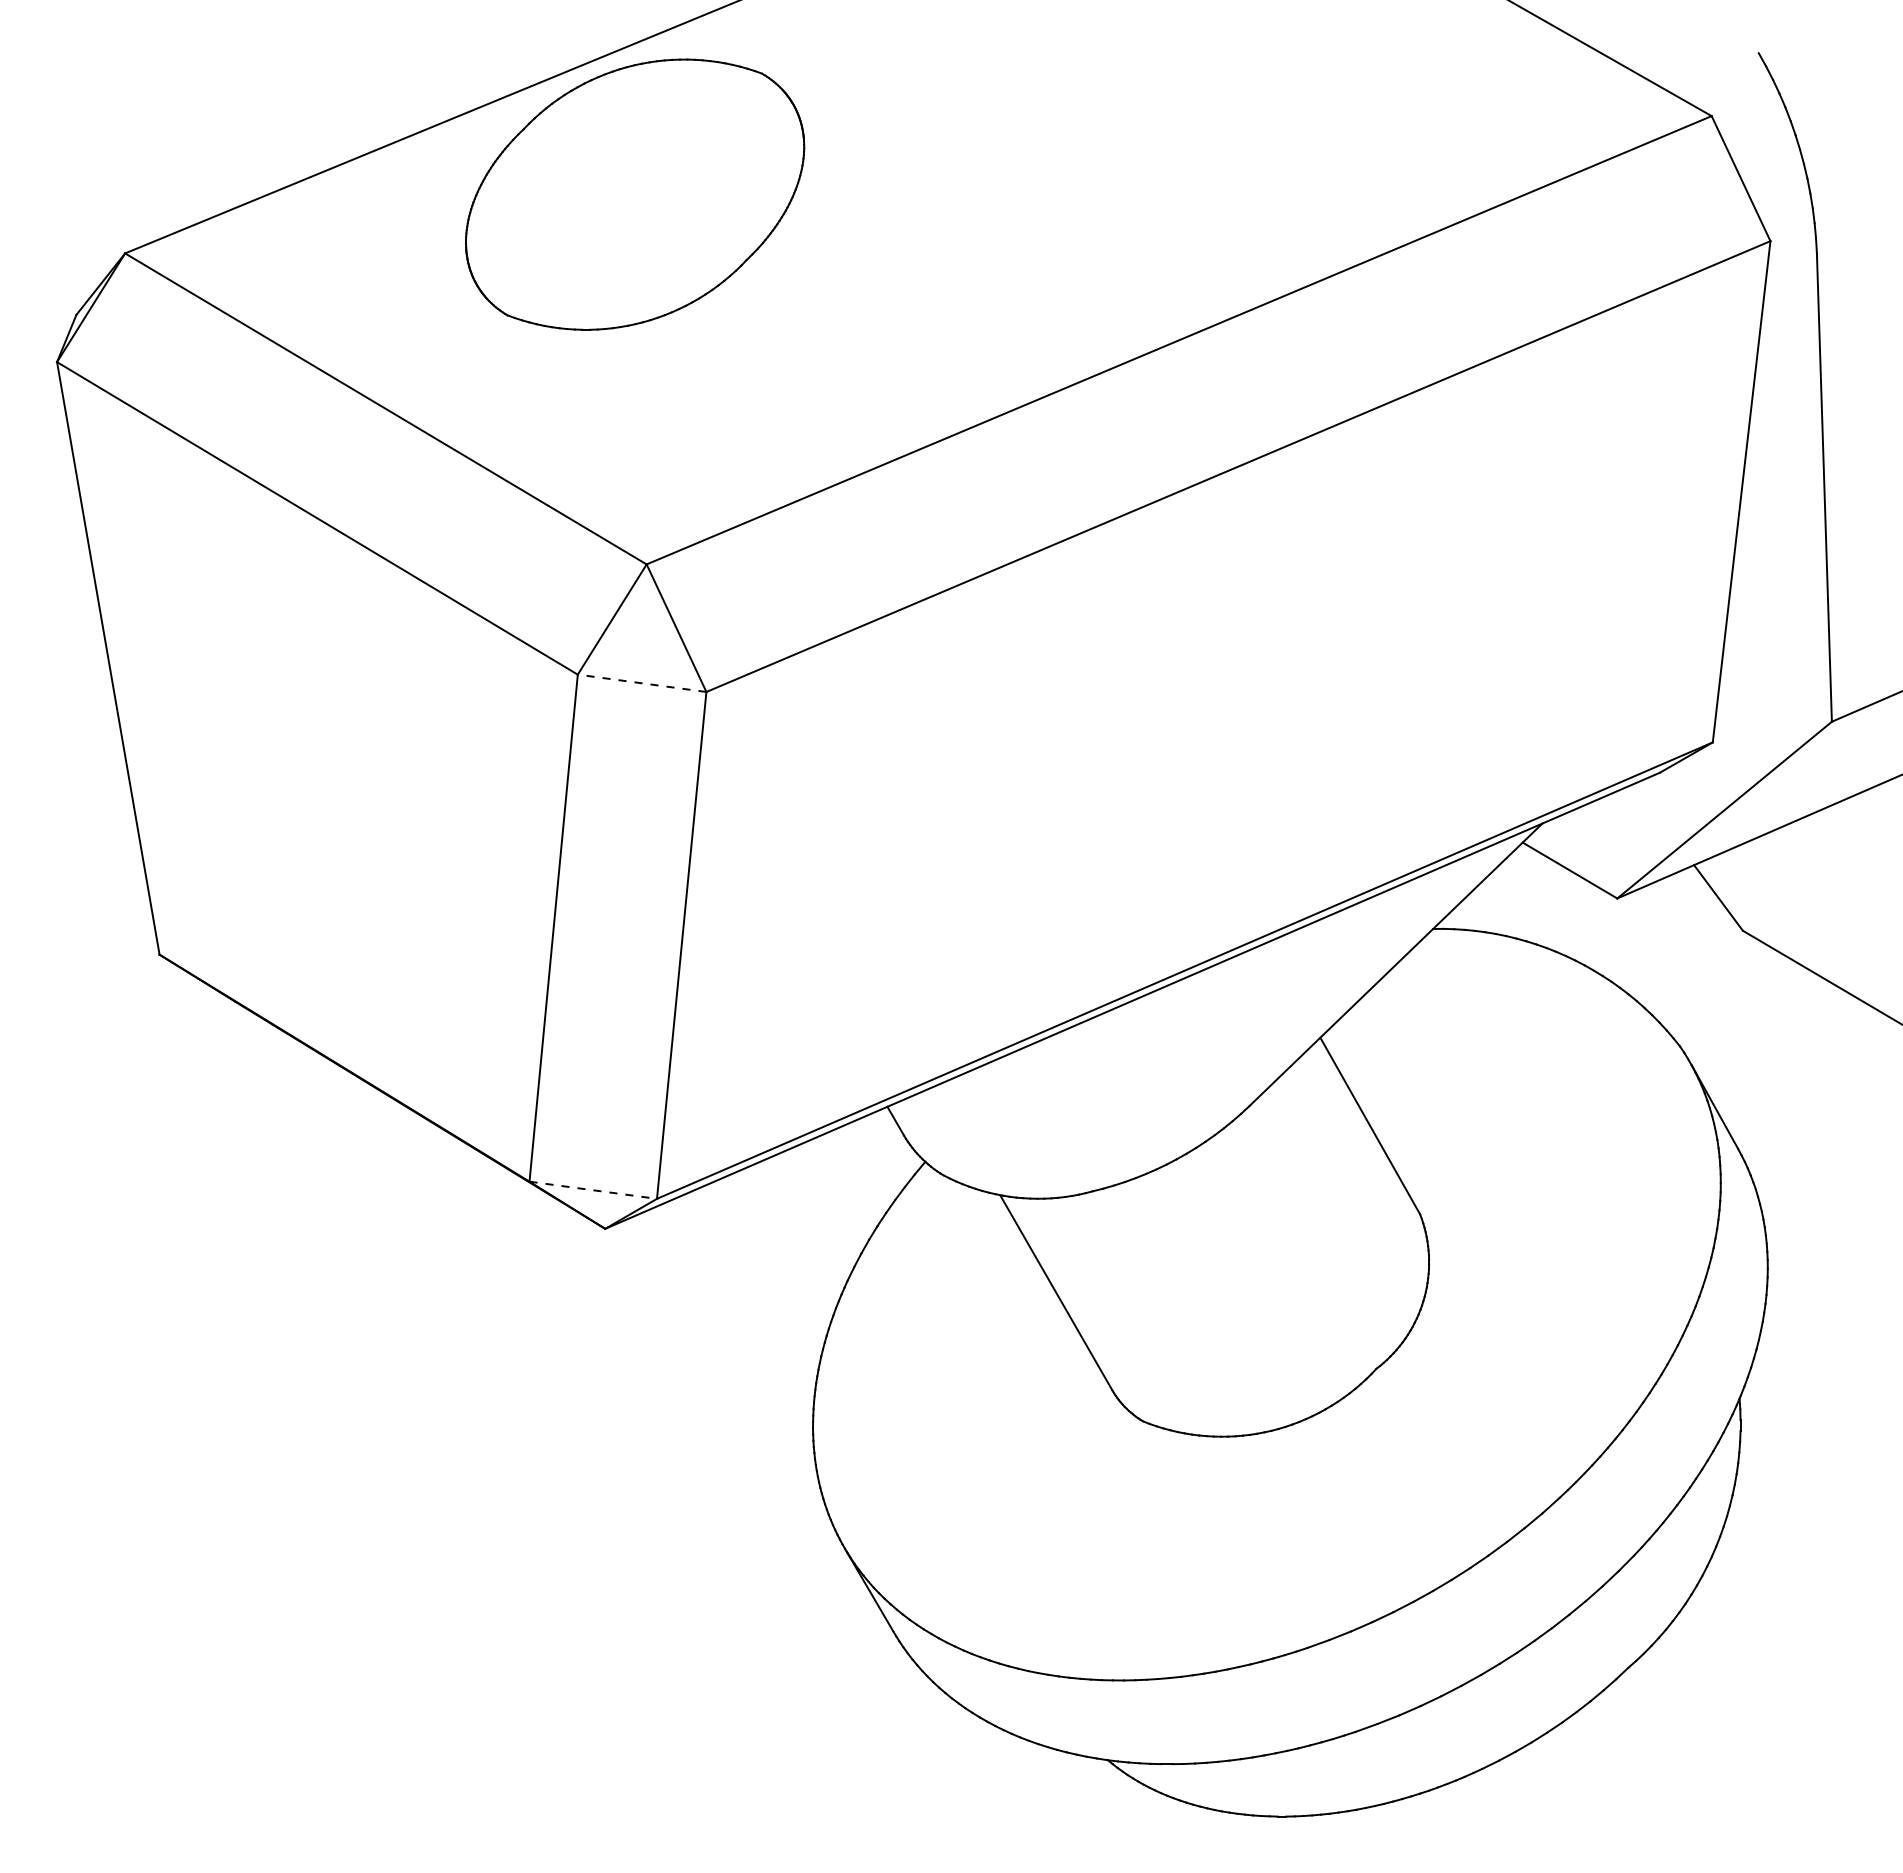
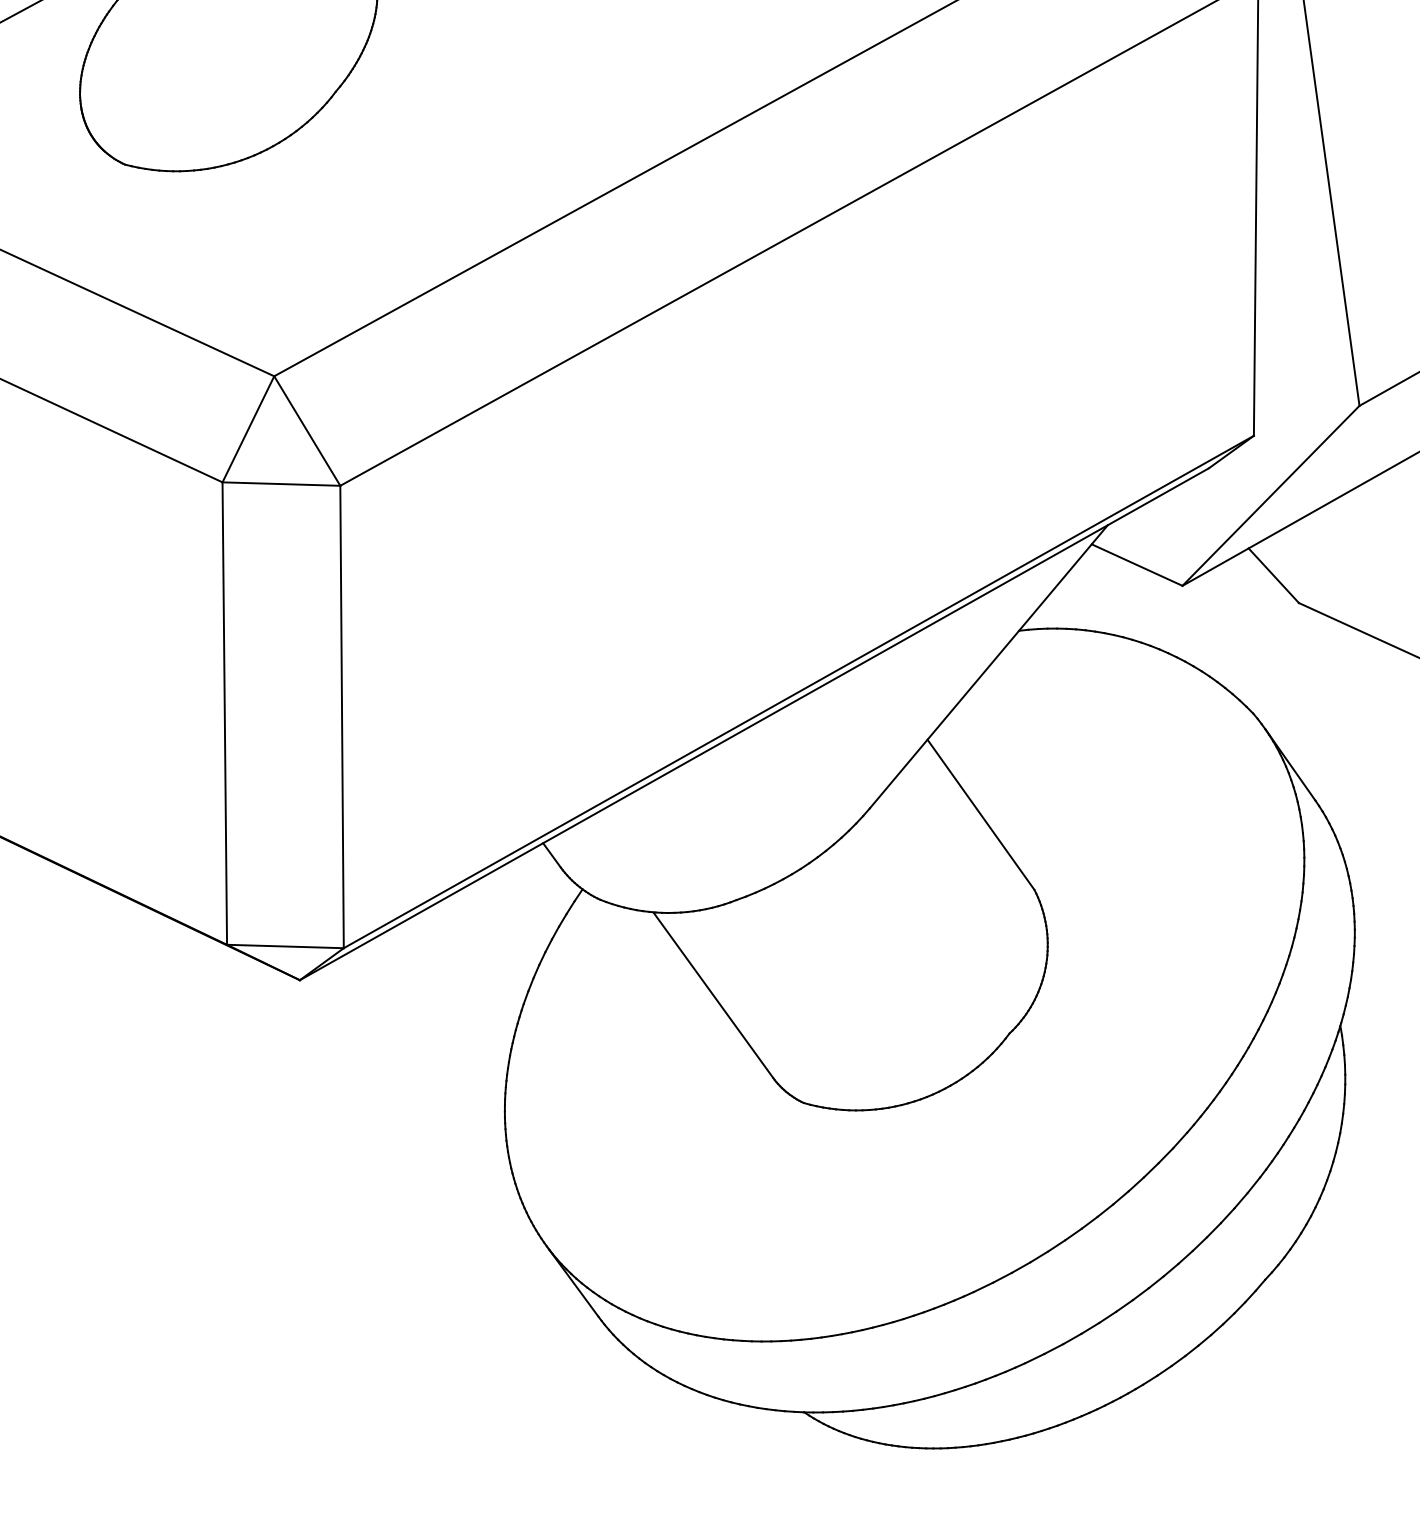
line: (642, 683) -> (281, 484), dashed -> solid
line: (593, 1190) -> (285, 946), dashed -> solid

